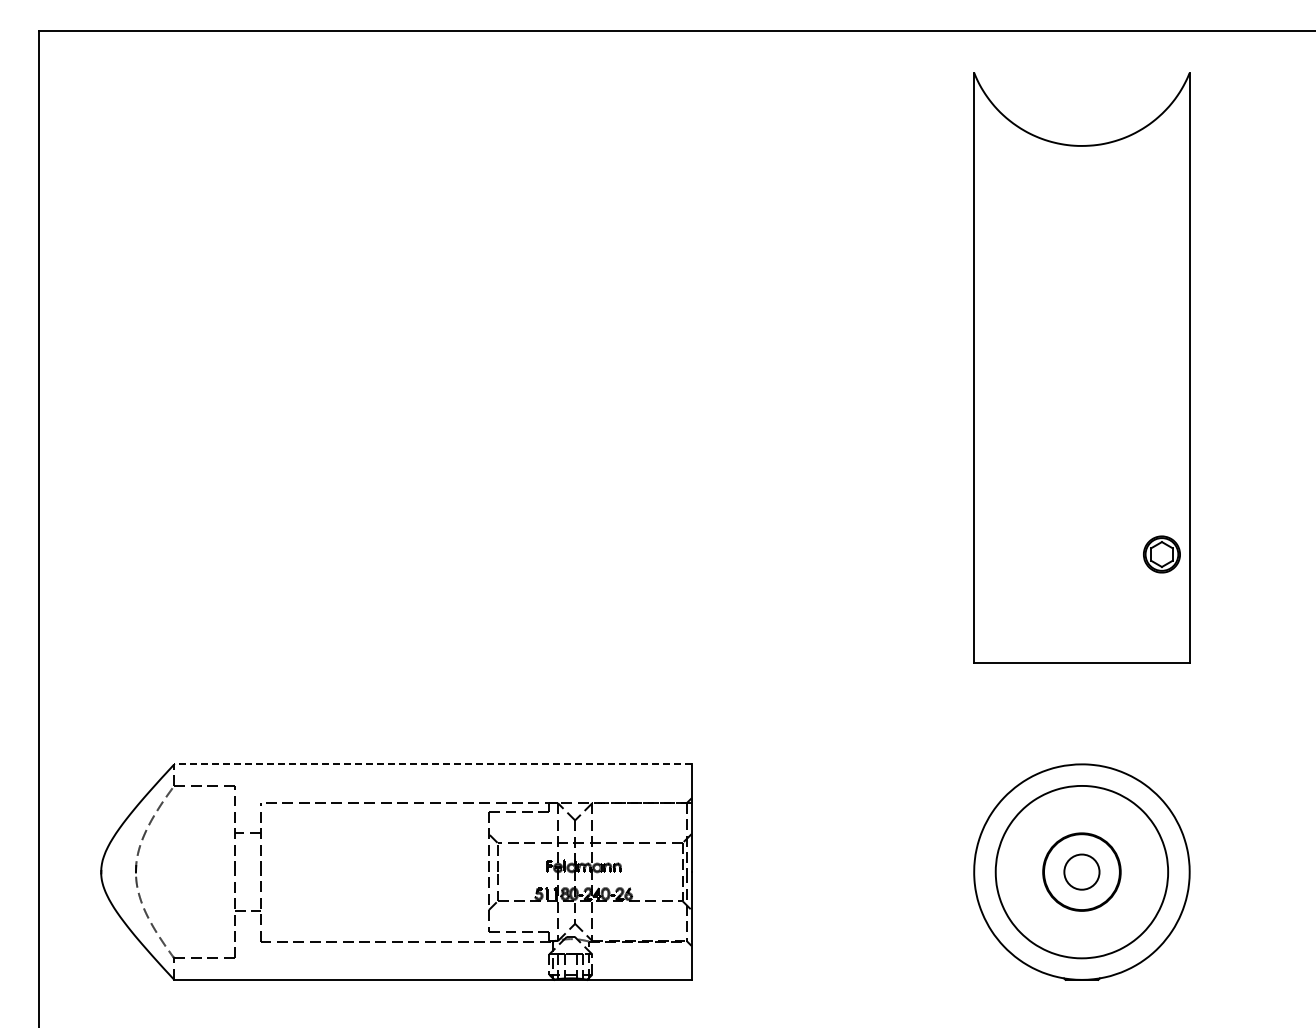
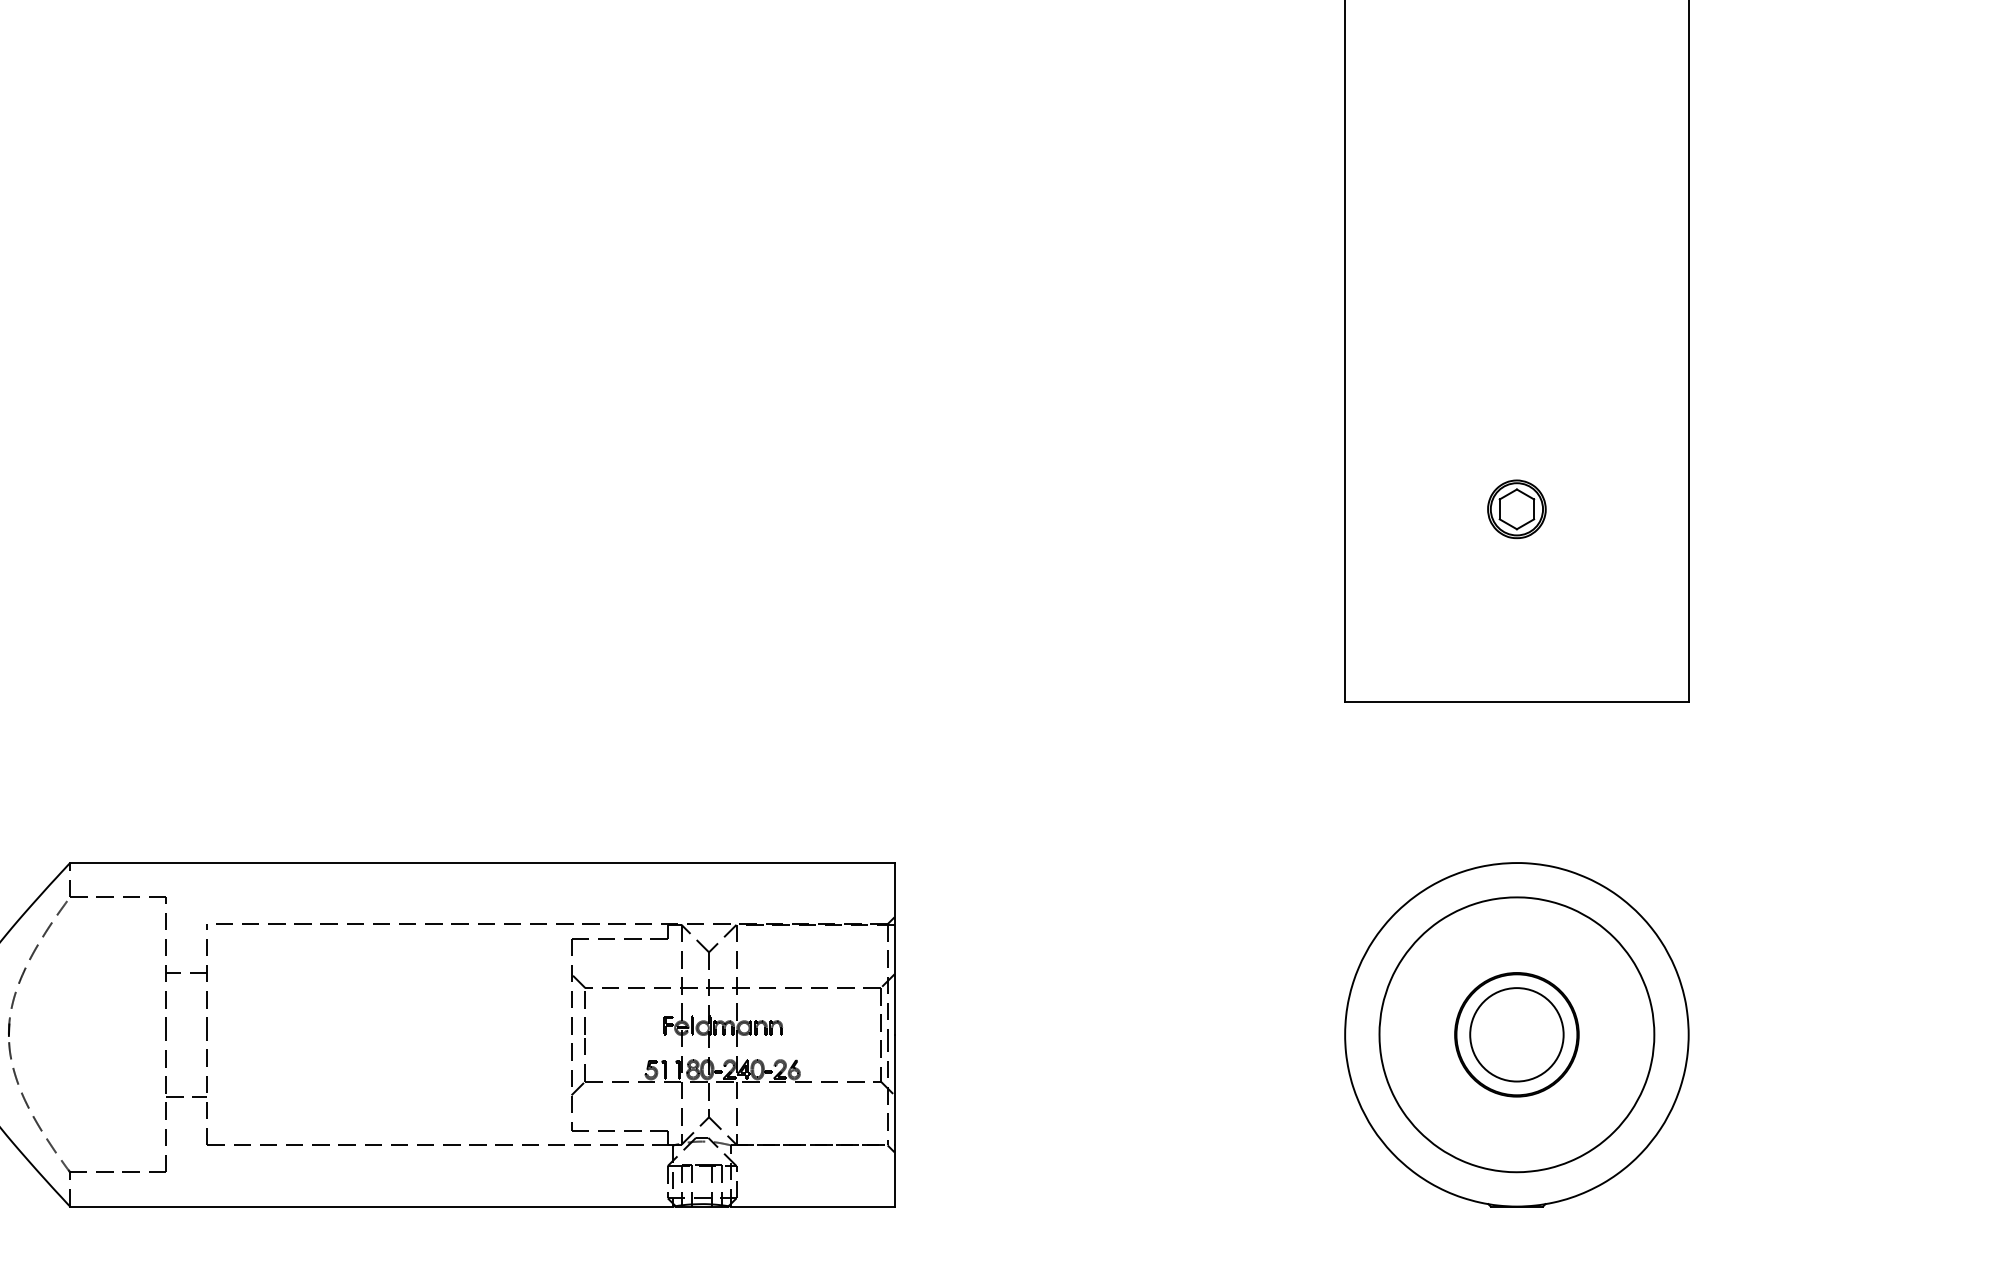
part: (1161, 554) -> (1516, 509), moved
line: (432, 764) -> (481, 863), dashed -> solid
circle: (1081, 871) -> (1516, 1033), size x1.67

